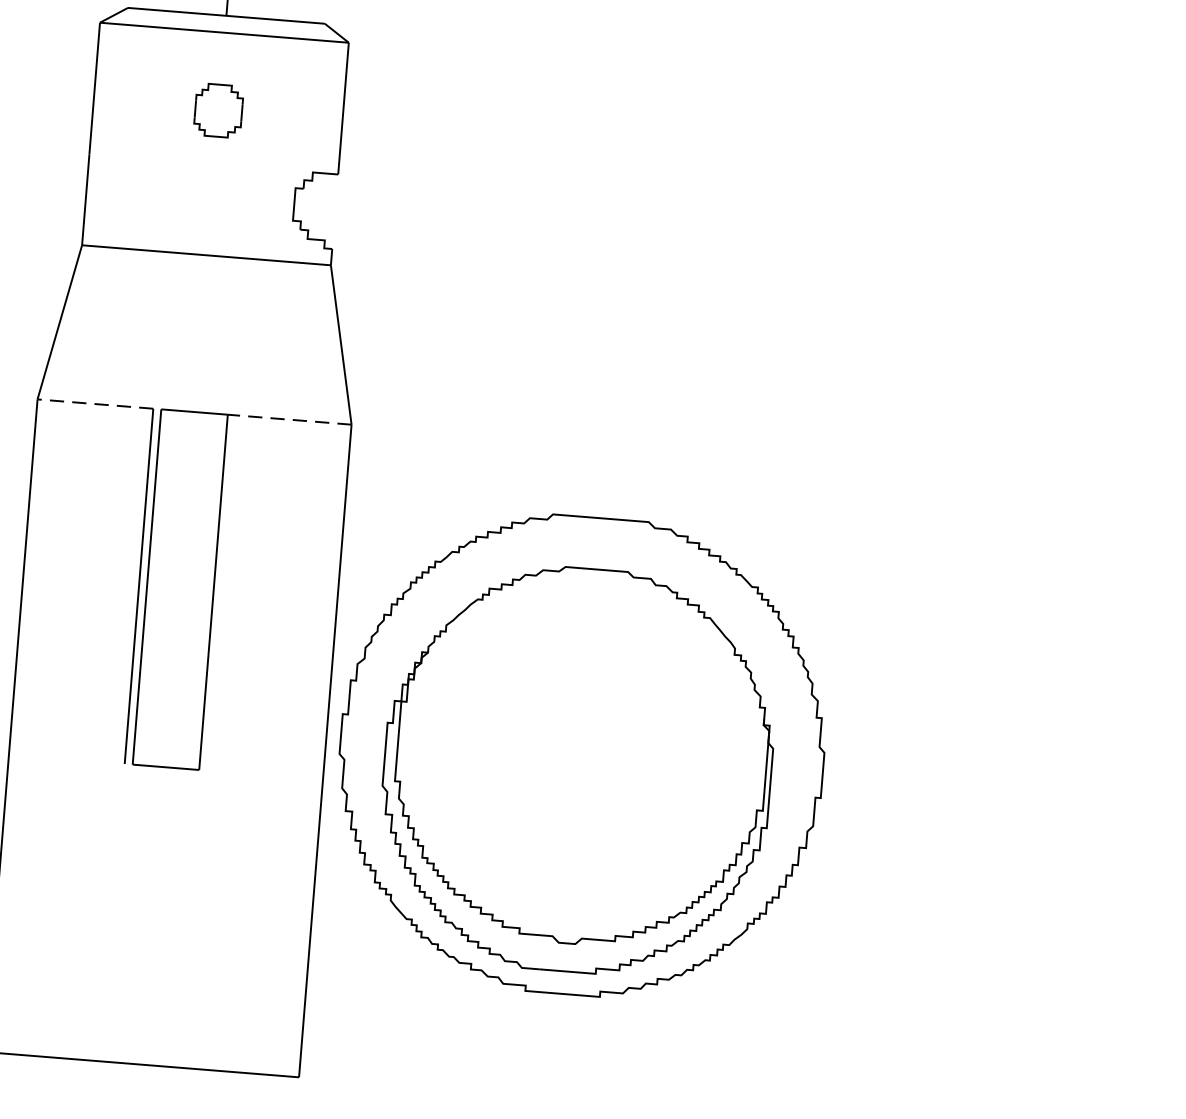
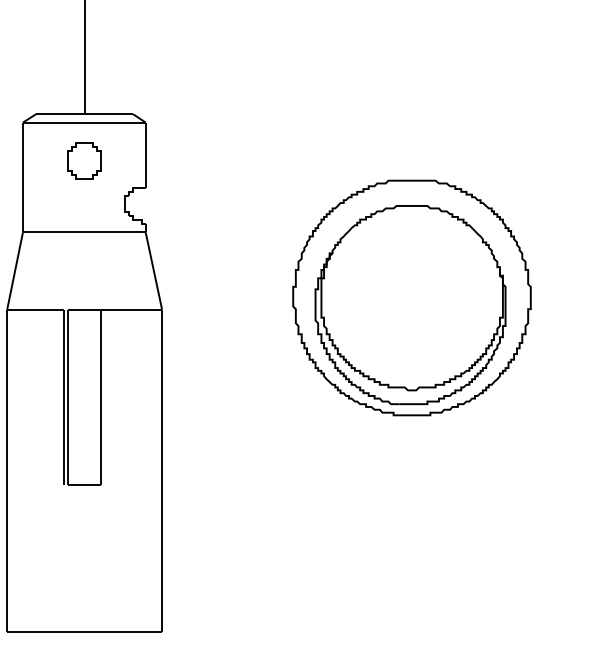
part: (218, 109) -> (84, 160), size x1.43
line: (94, 403) -> (35, 309), dashed -> solid
line: (289, 419) -> (131, 309), dashed -> solid
part: (580, 754) -> (411, 297), moved

